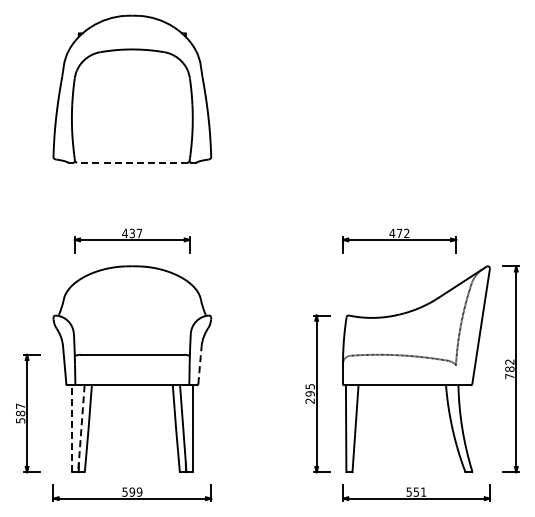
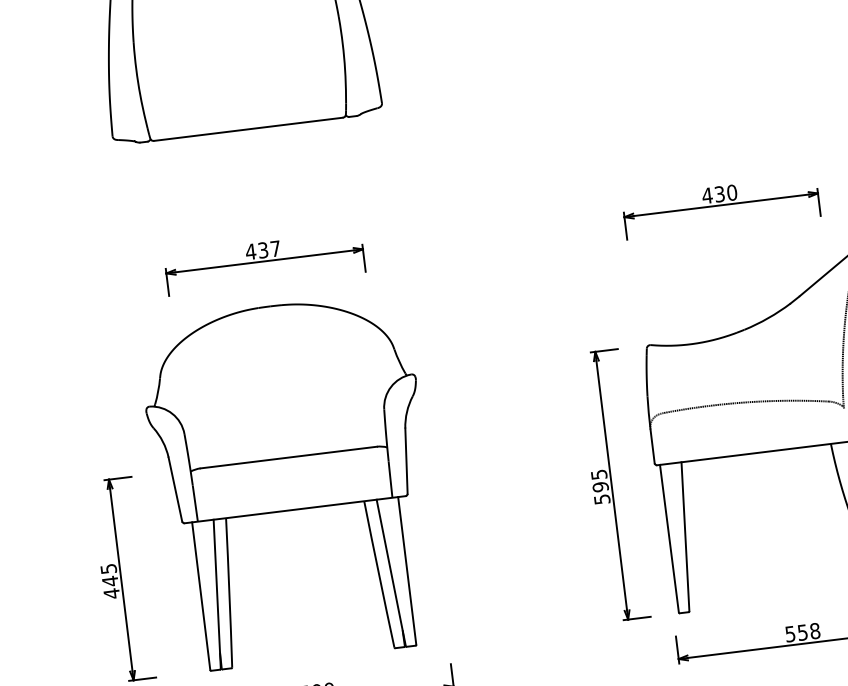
line: (131, 162) -> (246, 129), dashed -> solid
text: (403, 233) -> (726, 193), 472 -> 430
line: (199, 365) -> (405, 461), dashed -> solid
text: (309, 400) -> (600, 498), 295 -> 595
text: (20, 413) -> (110, 581), 587 -> 445
line: (72, 428) -> (201, 596), dashed -> solid
line: (81, 429) -> (217, 595), dashed -> solid
text: (423, 491) -> (814, 630), 551 -> 558

